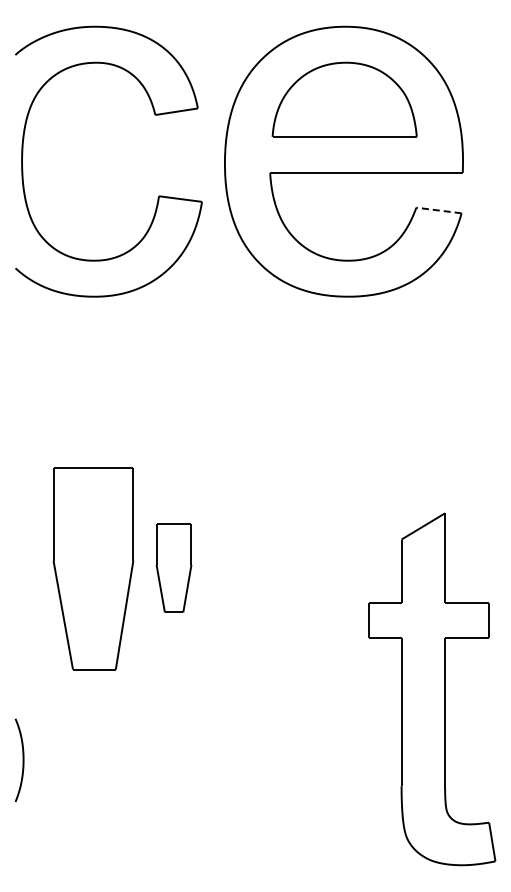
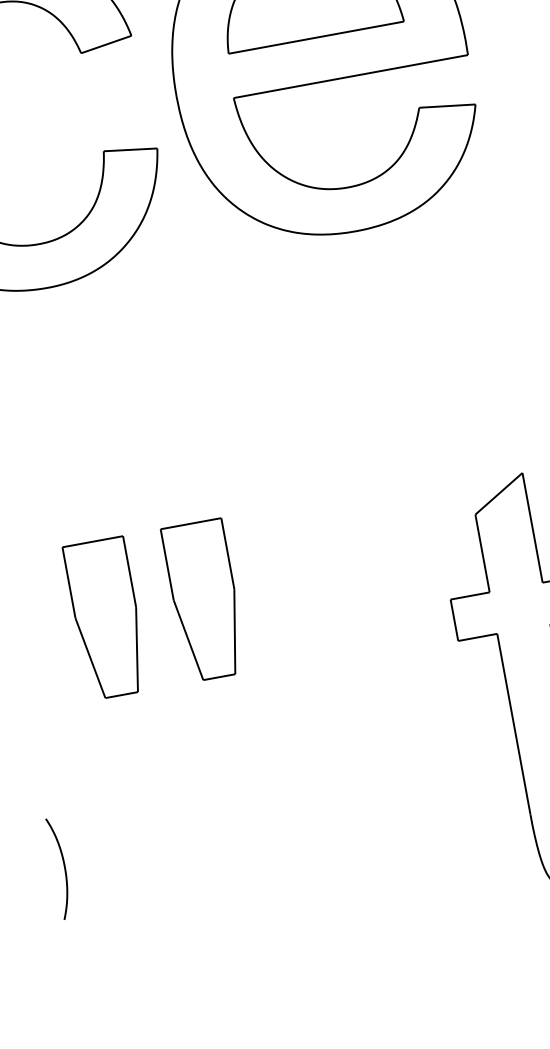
line: (438, 210) -> (446, 106), dashed -> solid
part: (92, 567) -> (105, 617), size x0.62
part: (173, 567) -> (204, 599), size x1.43

